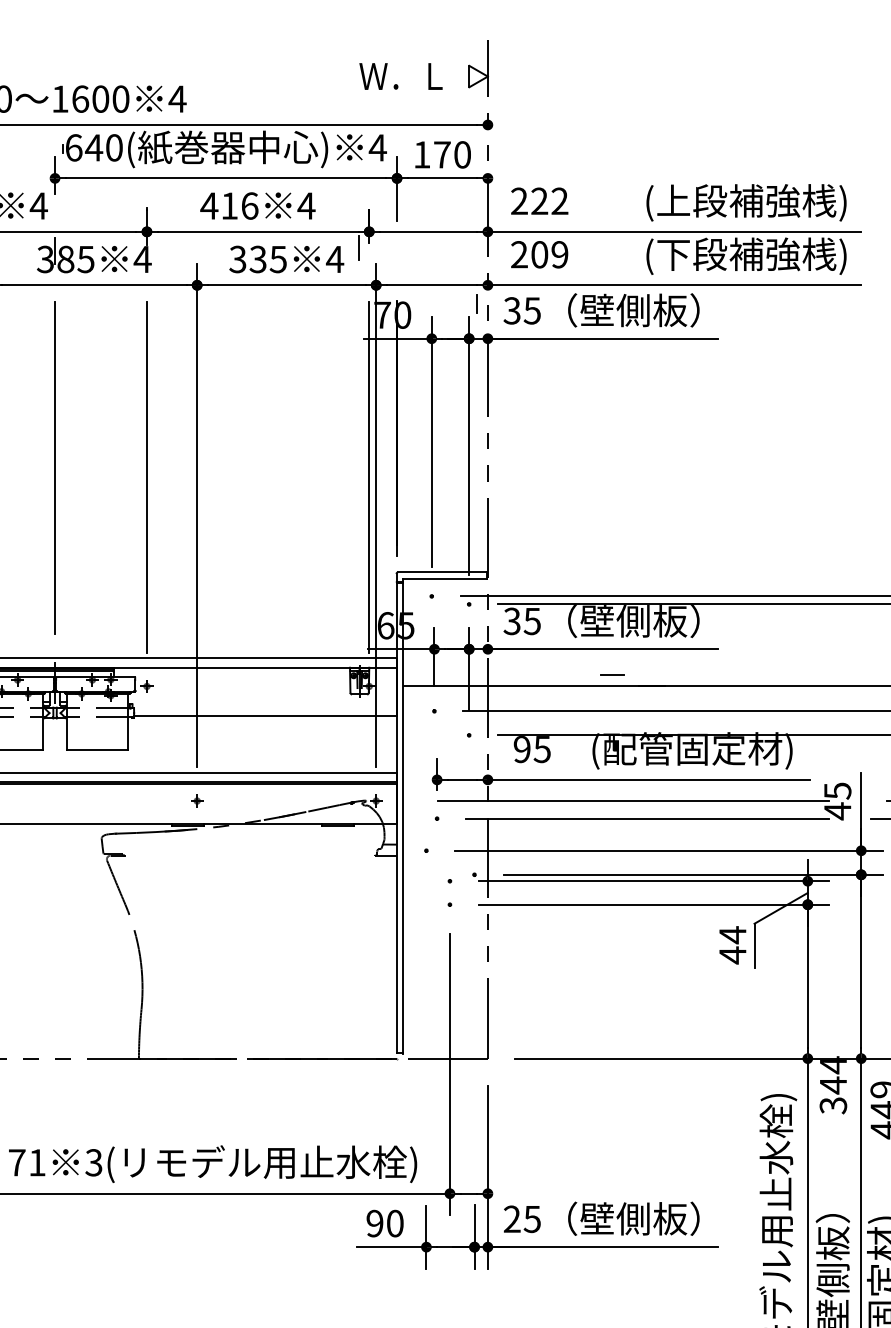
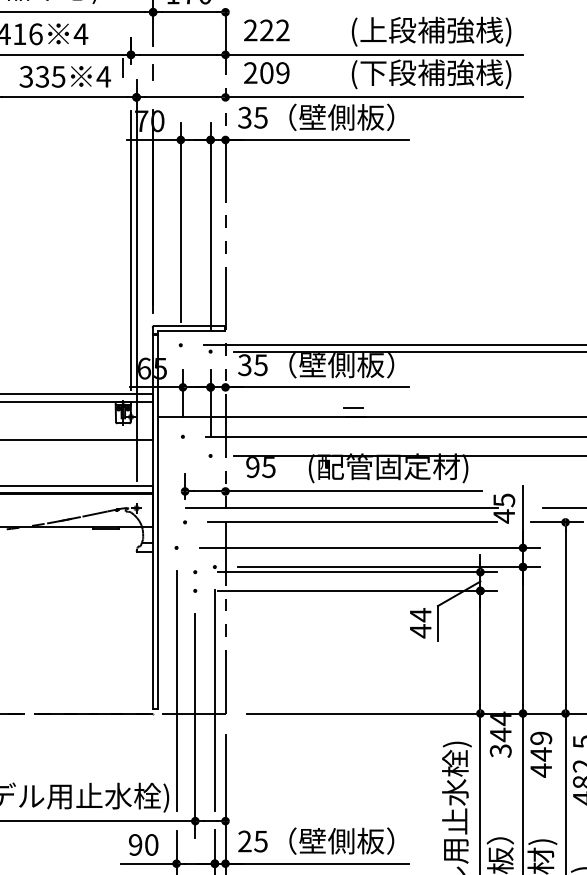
line: (476, 303) -> (152, 72), moved
line: (612, 674) -> (353, 407), moved
line: (426, 1029) -> (176, 690), added
line: (474, 1041) -> (214, 699), added

